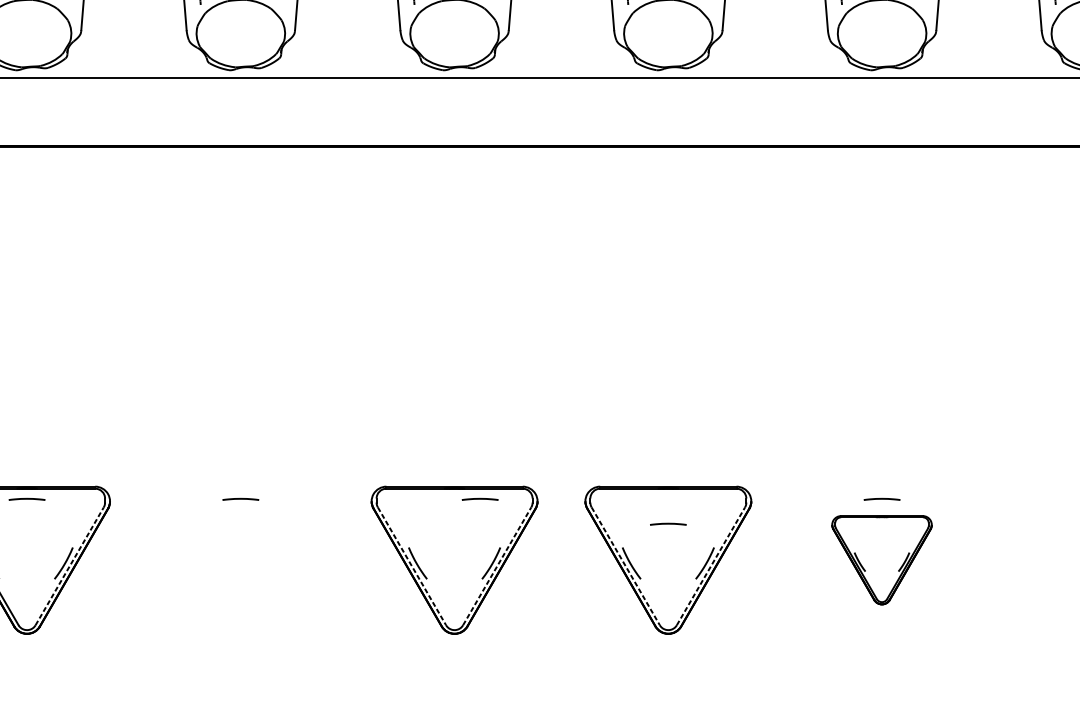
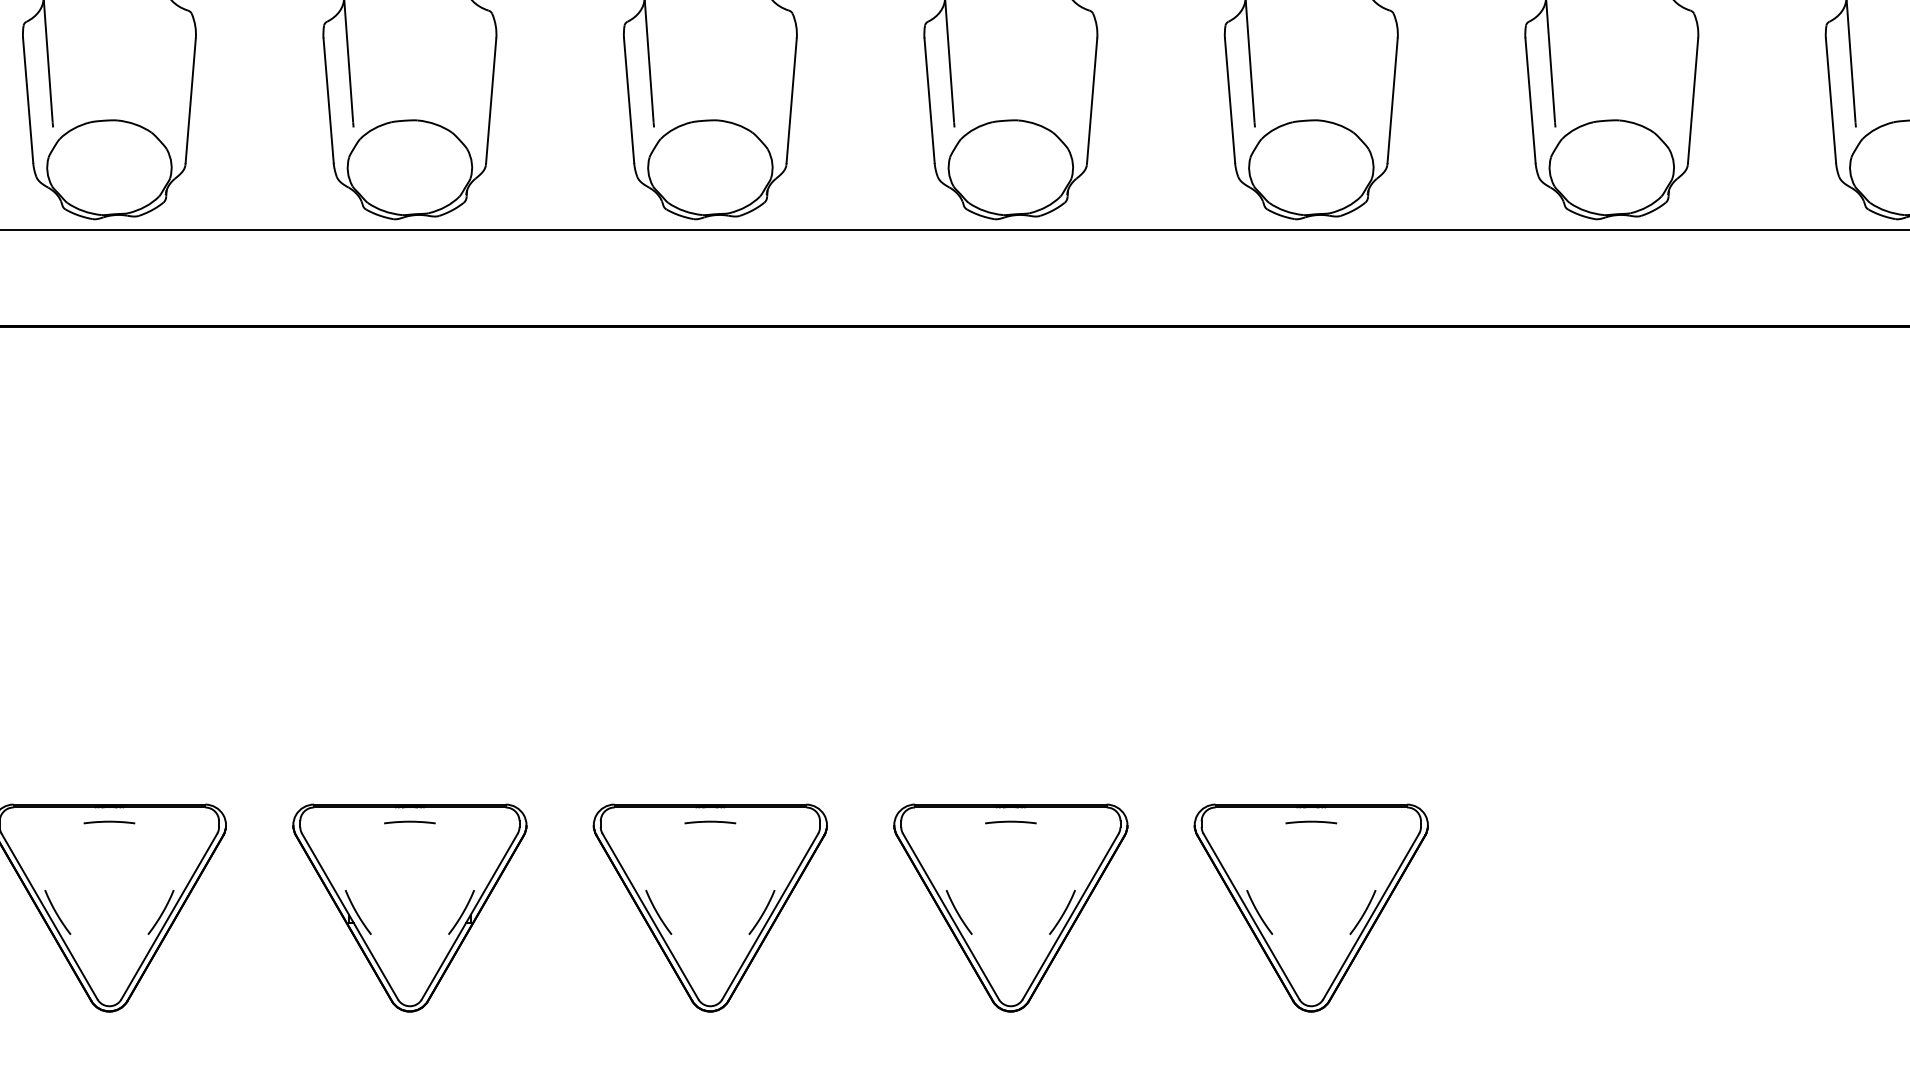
curve: (480, 499) -> (710, 822), moved
curve: (668, 524) -> (1010, 822), moved
part: (240, 559) -> (409, 907), added
part: (881, 559) -> (1310, 907), size x1.67
line: (69, 566) -> (169, 916), dashed -> solid
line: (411, 566) -> (650, 916), dashed -> solid
line: (497, 566) -> (770, 916), dashed -> solid
line: (625, 566) -> (950, 916), dashed -> solid
line: (710, 566) -> (1070, 916), dashed -> solid

